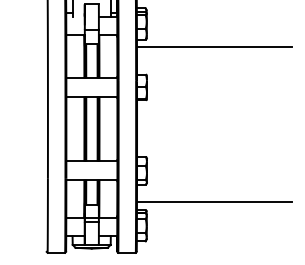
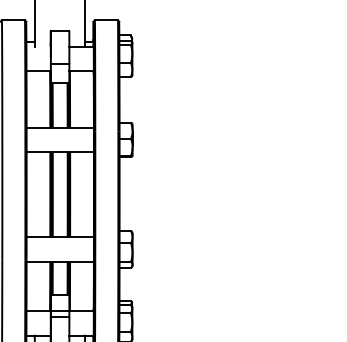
line: (213, 47) -> (220, 87), removed
line: (213, 202) -> (220, 291), removed

